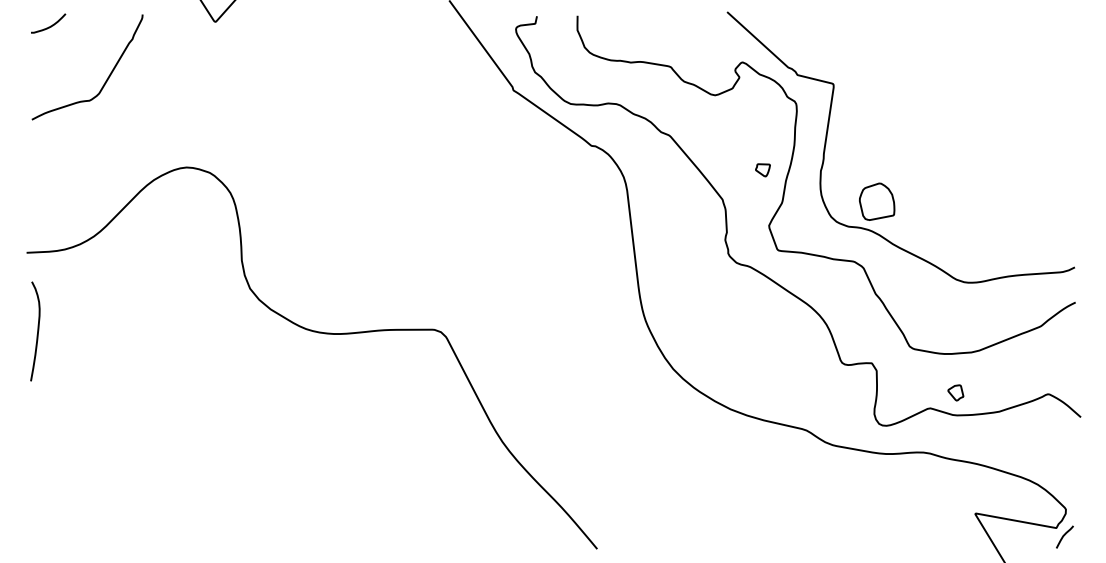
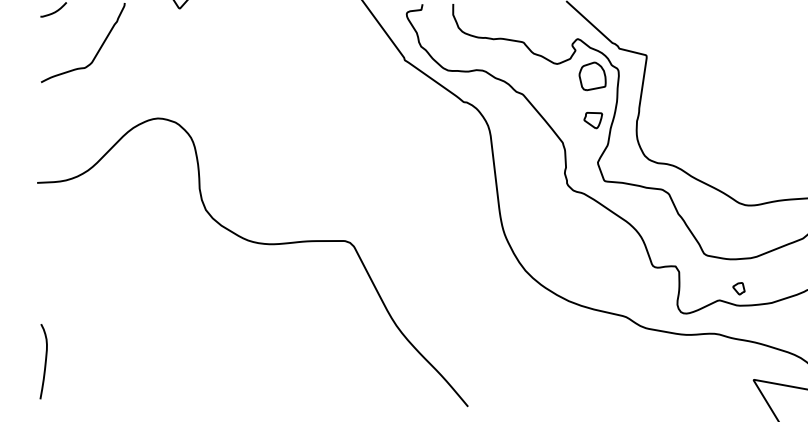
part: (762, 170) -> (592, 120), size x1.67
part: (877, 201) -> (592, 76), moved
curve: (37, 331) -> (45, 361), moved

